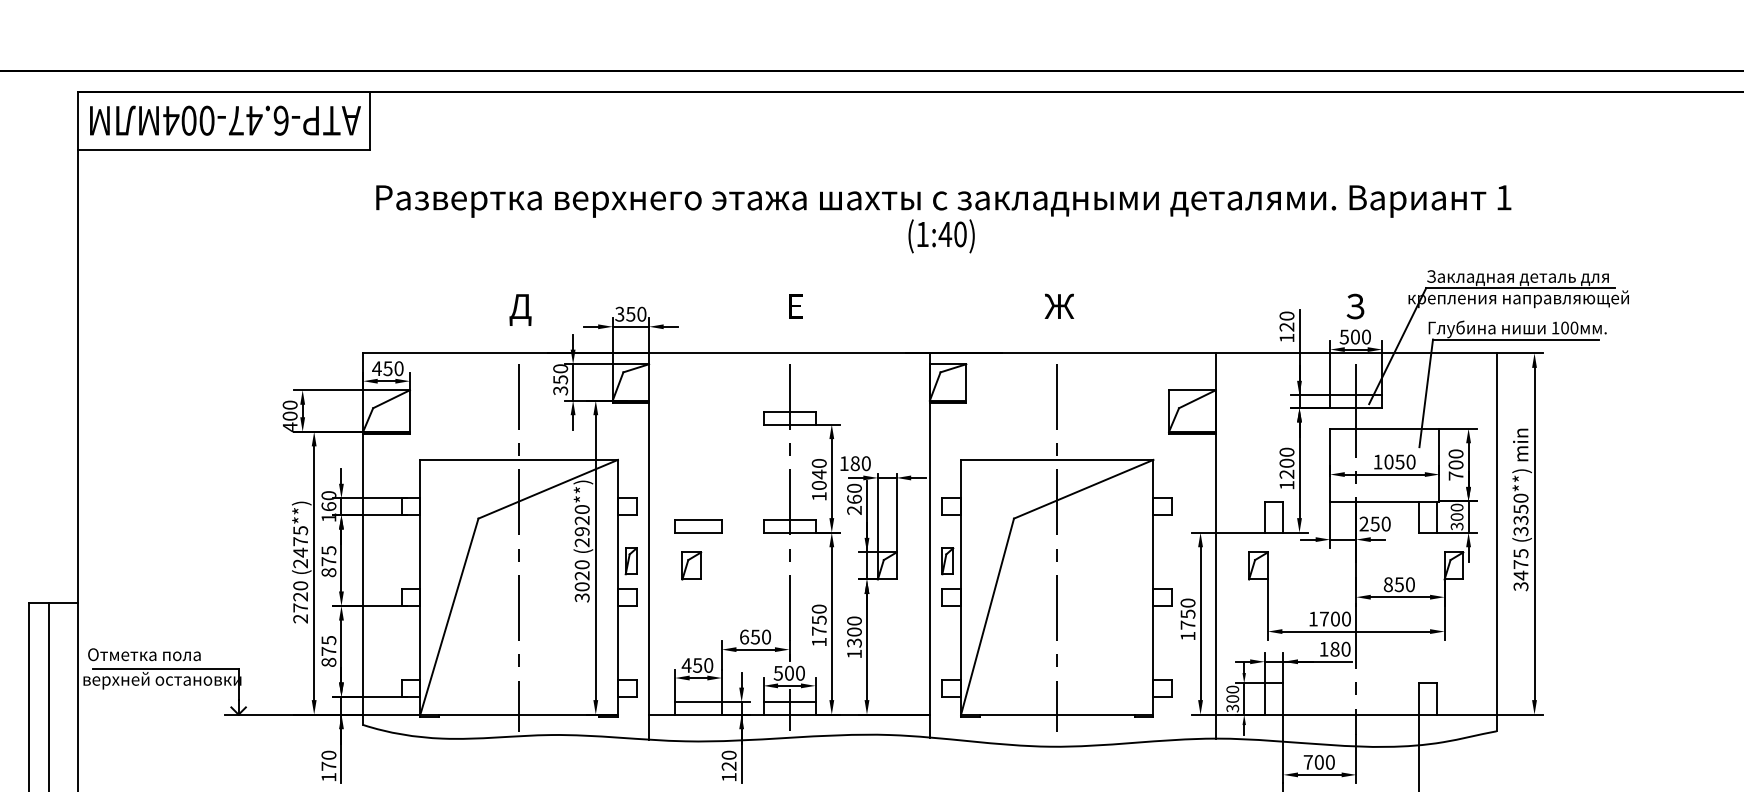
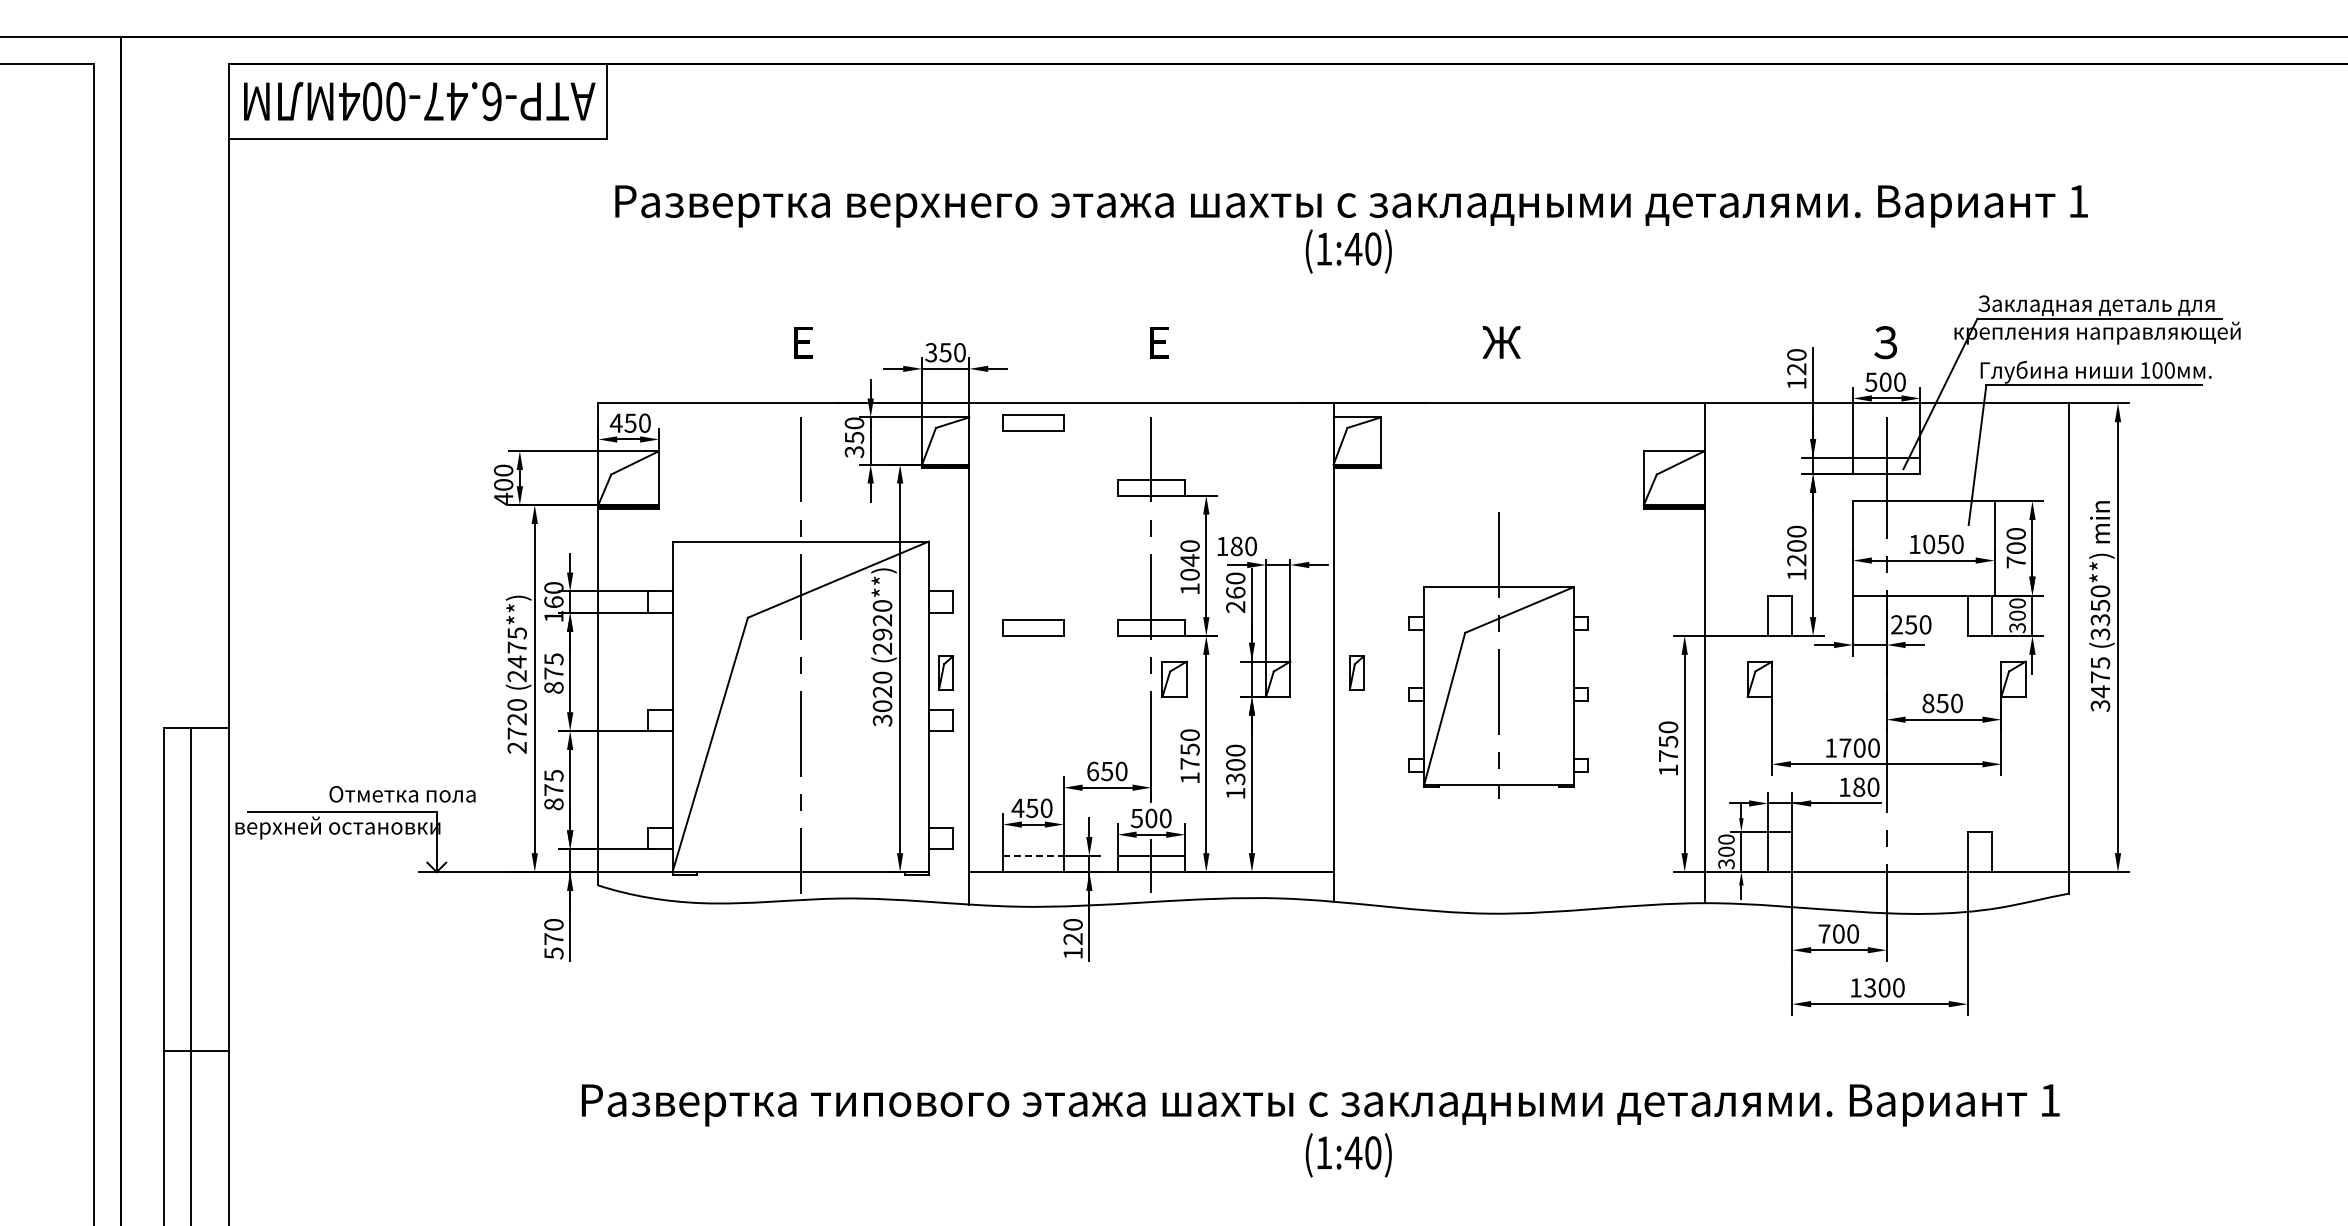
text: (520, 309) -> (802, 346), Д -> Е
part: (698, 368) -> (1033, 422), added
part: (1057, 547) -> (1498, 655), size x0.6
part: (691, 565) -> (1174, 678), moved
text: (144, 654) -> (402, 794), moved
line: (698, 701) -> (1033, 855), solid -> dashed
text: (328, 777) -> (553, 953), 170 -> 570

